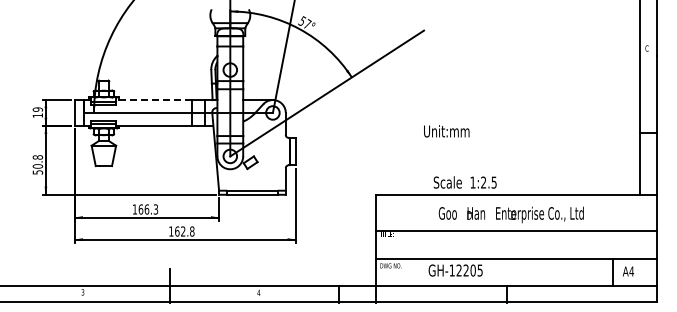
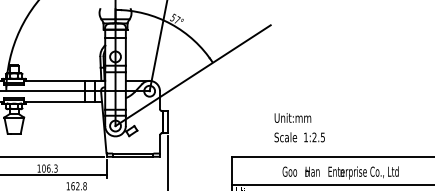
line: (154, 100) -> (54, 81), dashed -> solid
text: (446, 131) -> (292, 118), moved
text: (464, 182) -> (299, 137), moved
text: (141, 209) -> (44, 168), 166.3 -> 106.3

